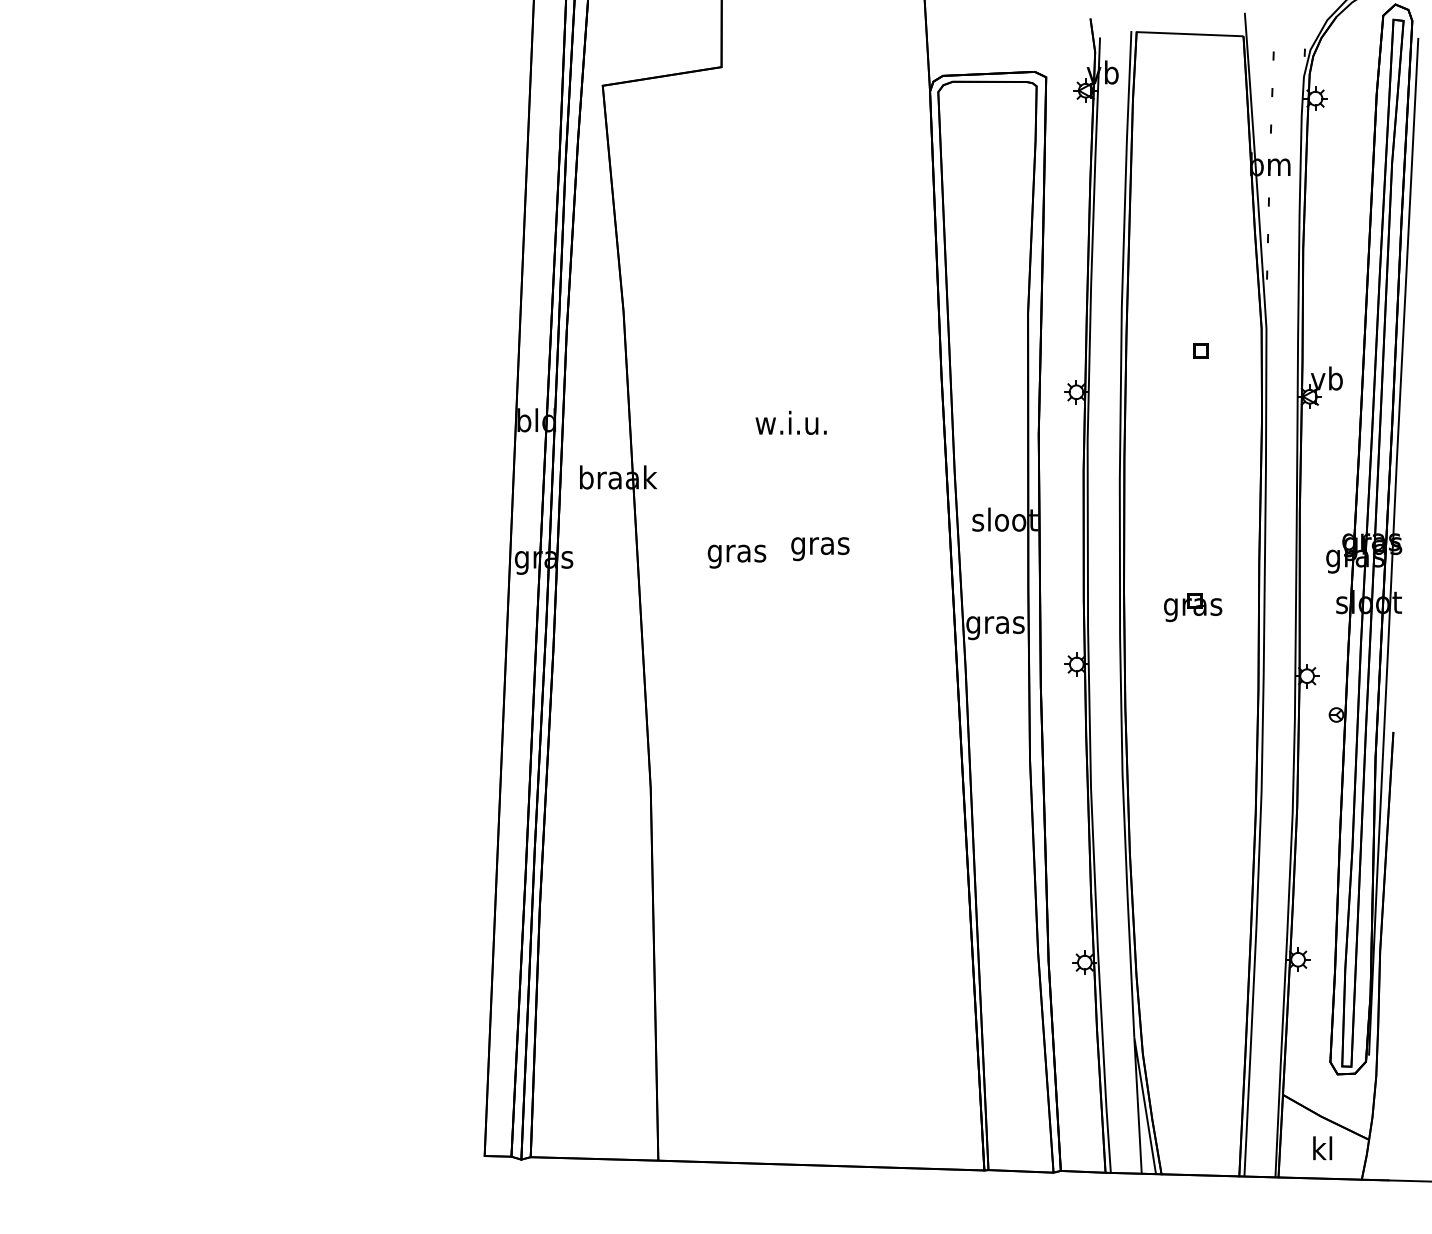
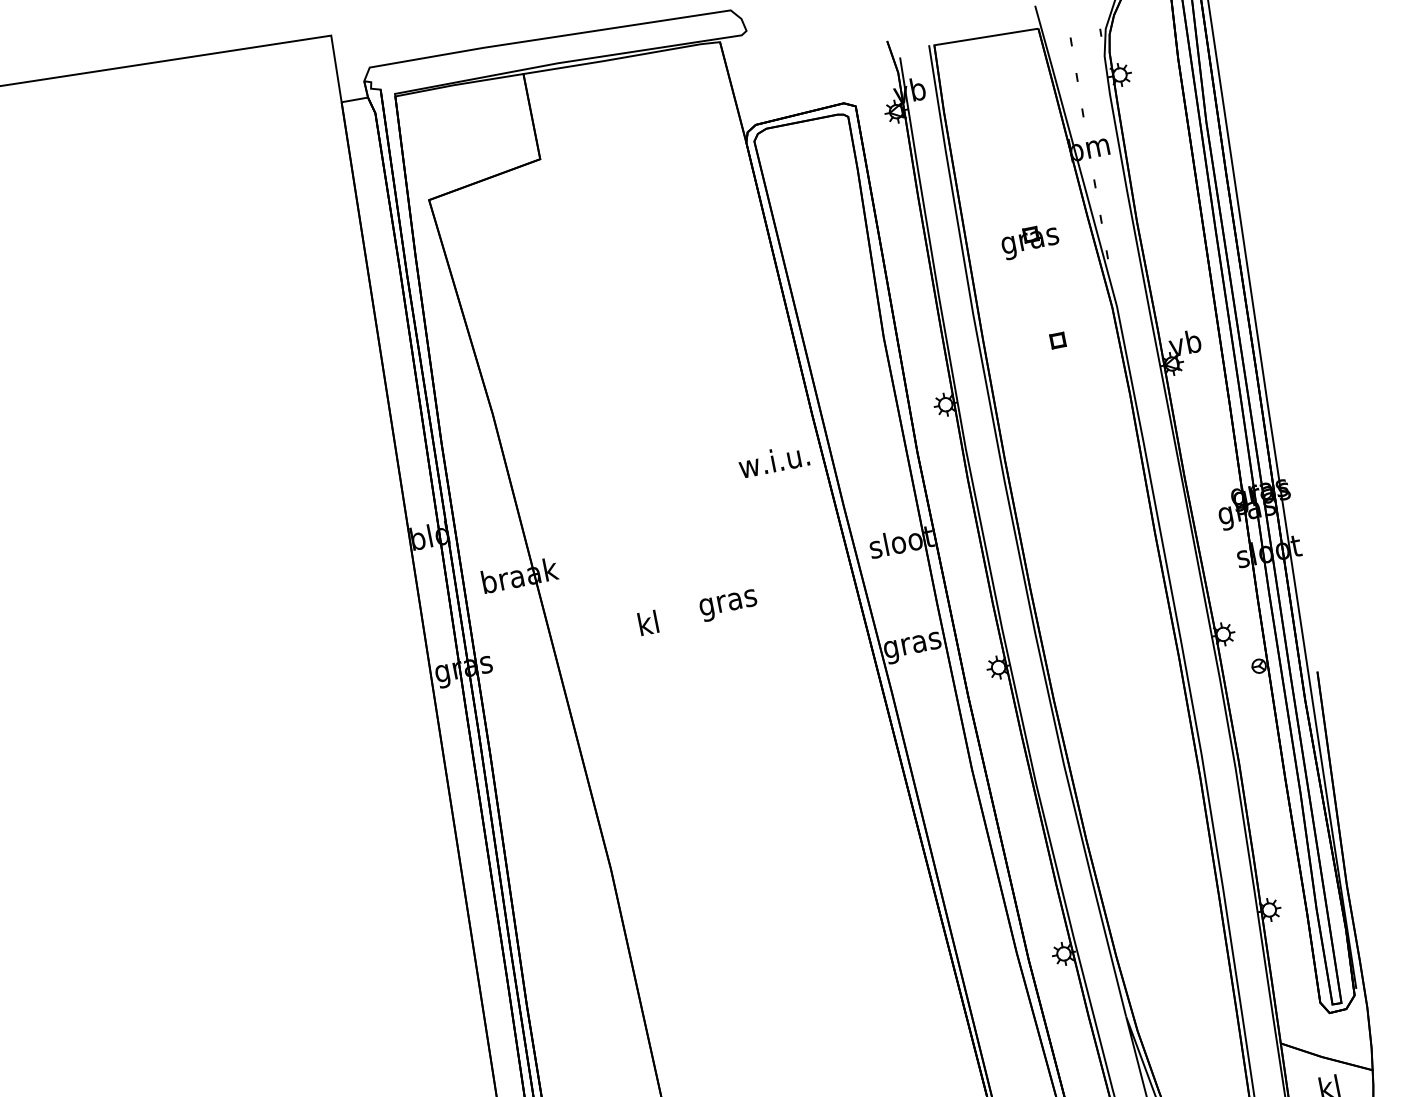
text: (790, 422) -> (773, 460), moved
text: (736, 553) -> (648, 626), gras -> kl
part: (1193, 607) -> (1030, 241), moved

